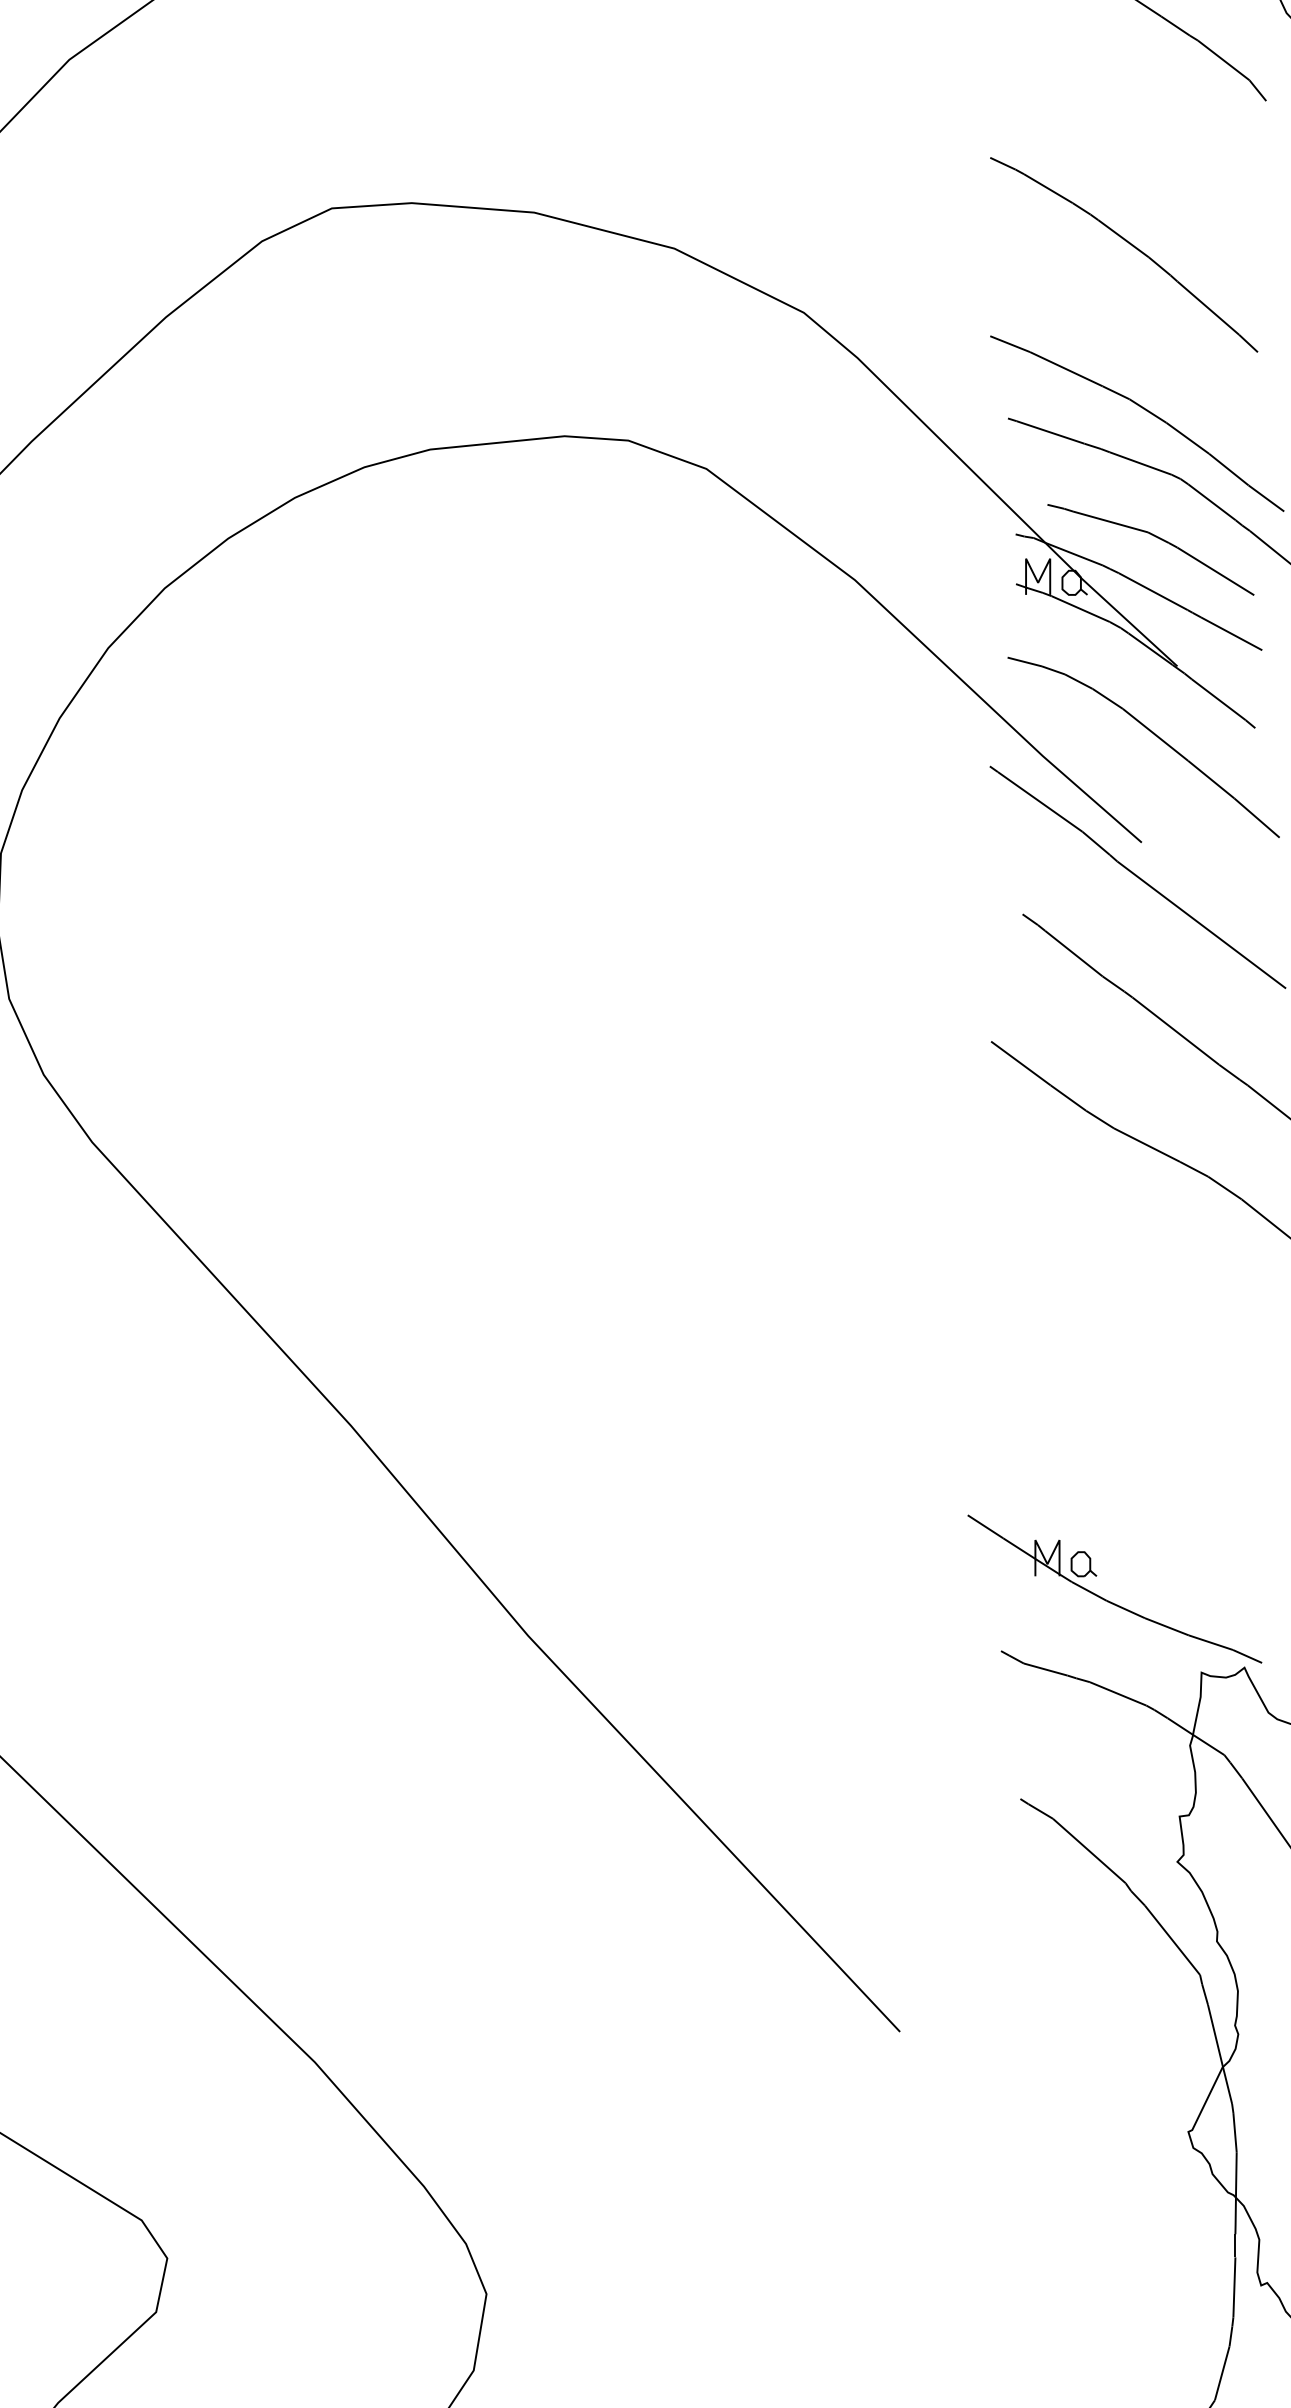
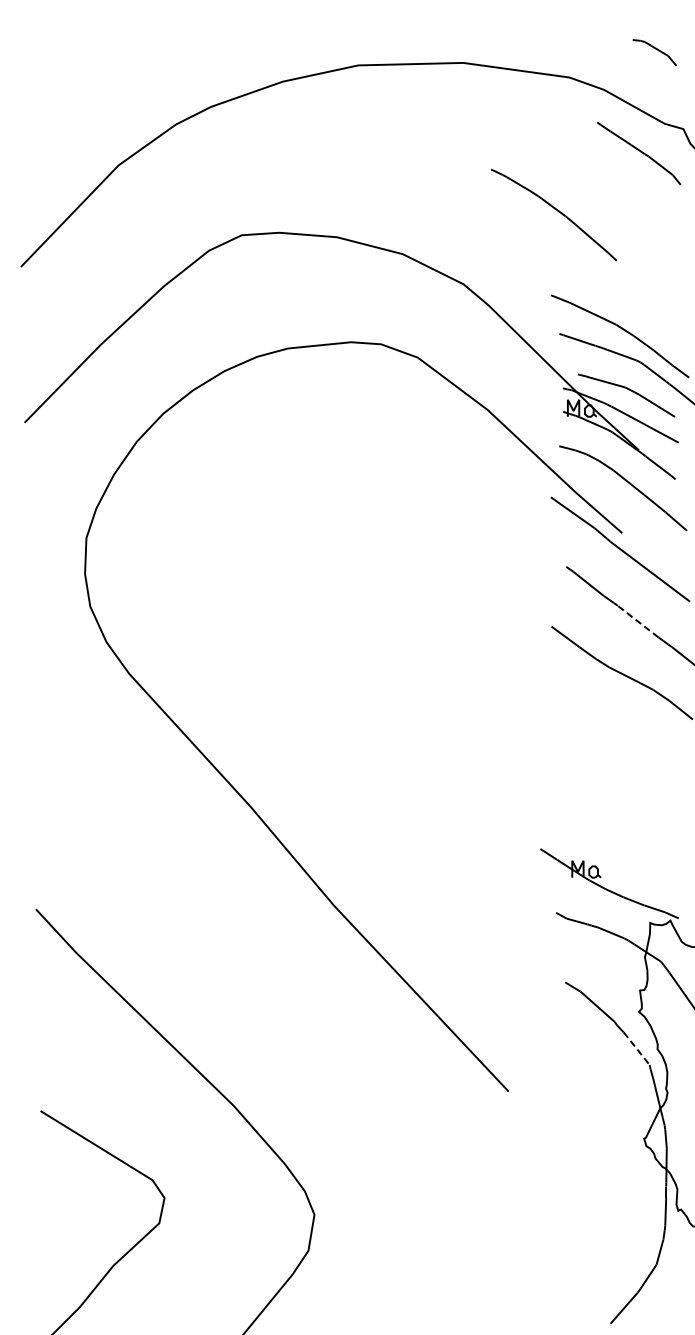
part: (1125, 253) -> (554, 214), moved
line: (1176, 1030) -> (638, 621), solid -> dashed
line: (1172, 1939) -> (636, 1048), solid -> dashed

